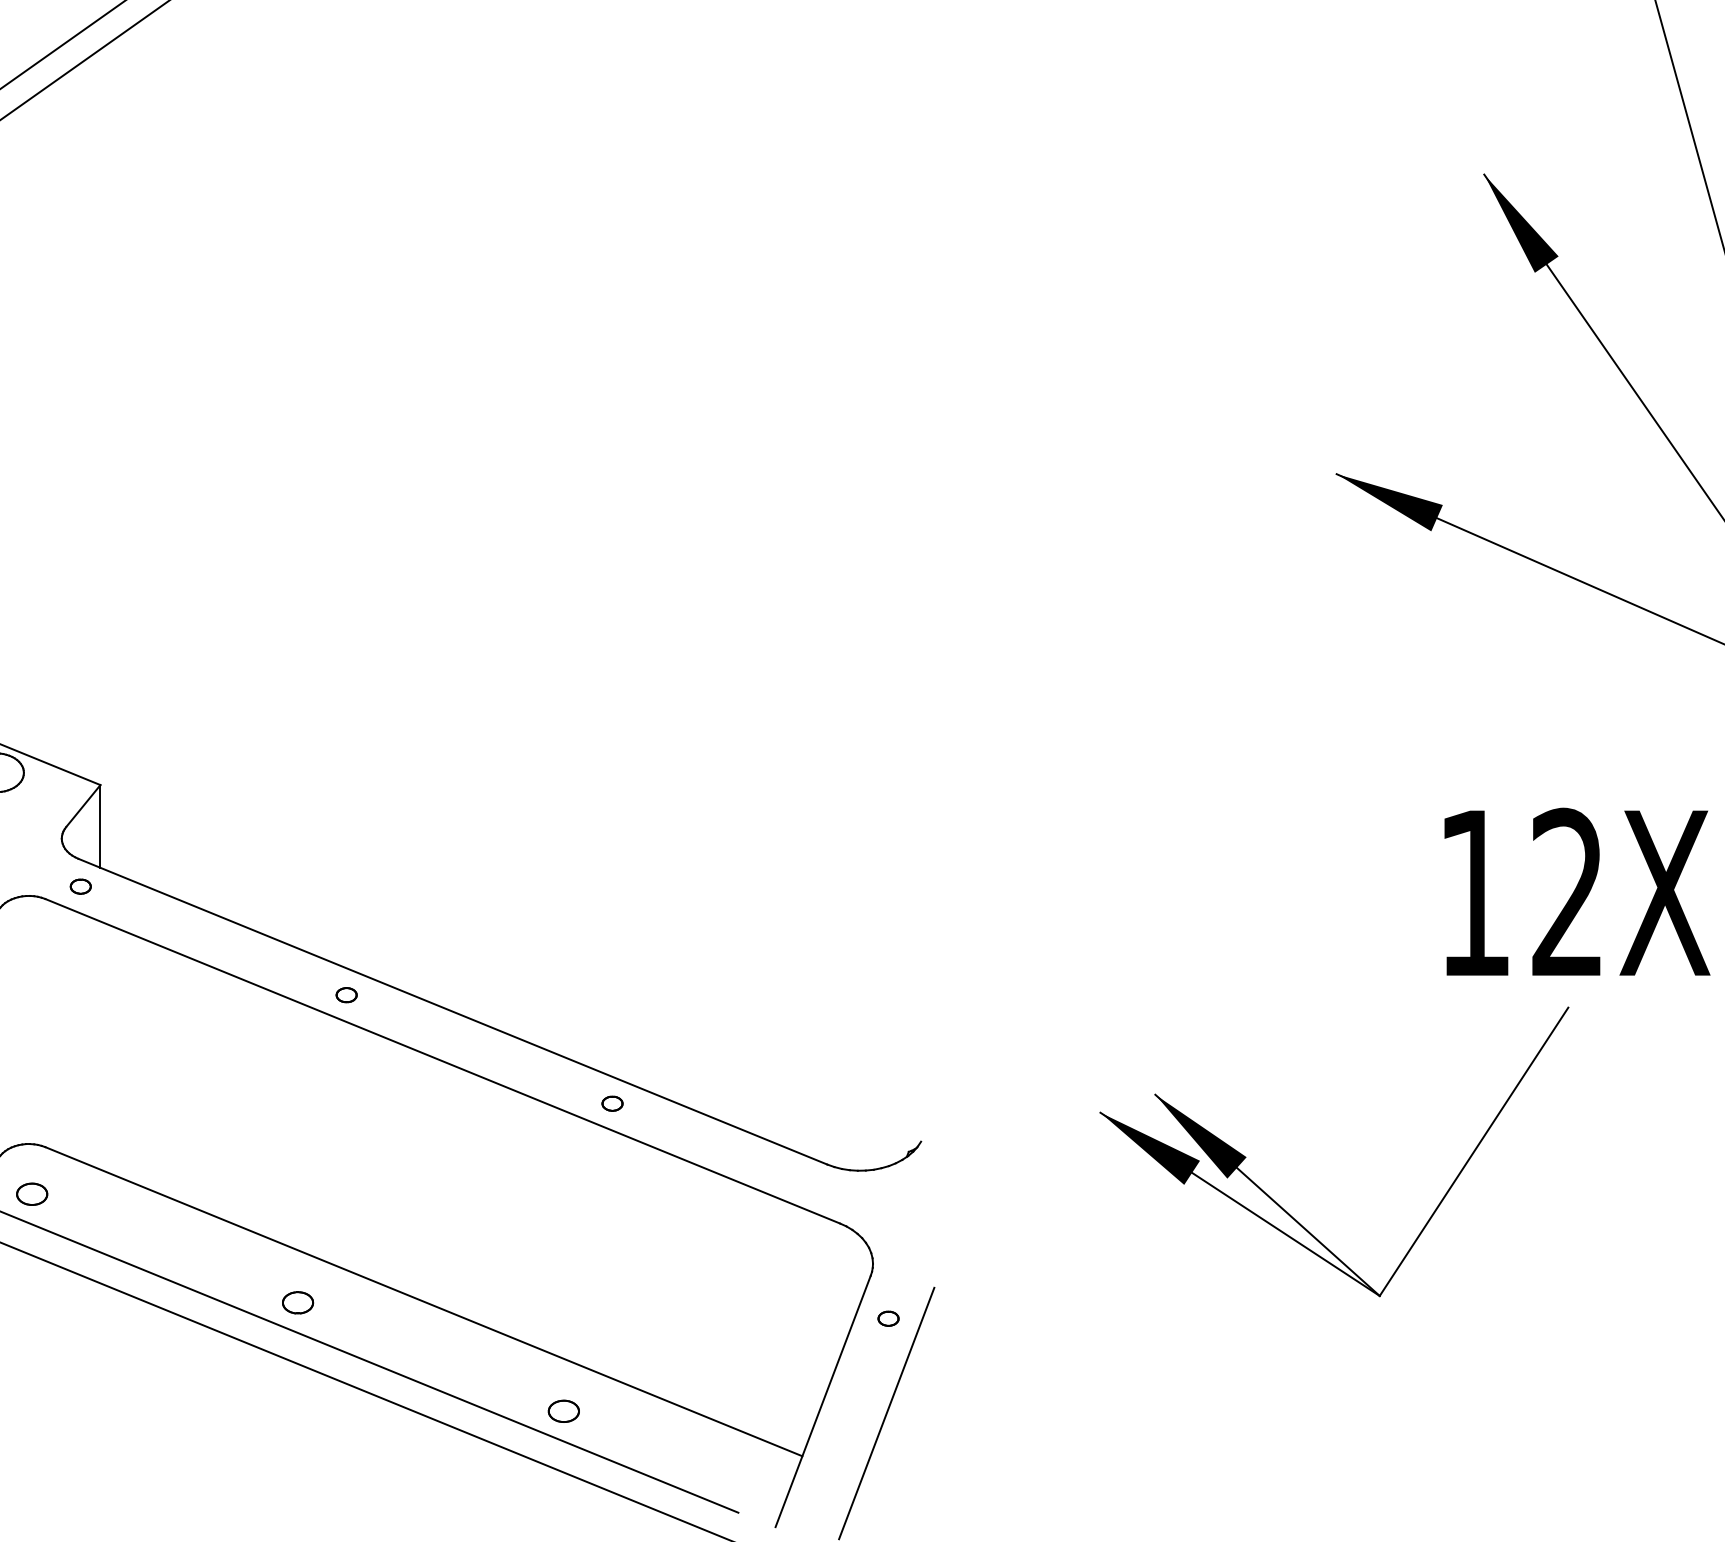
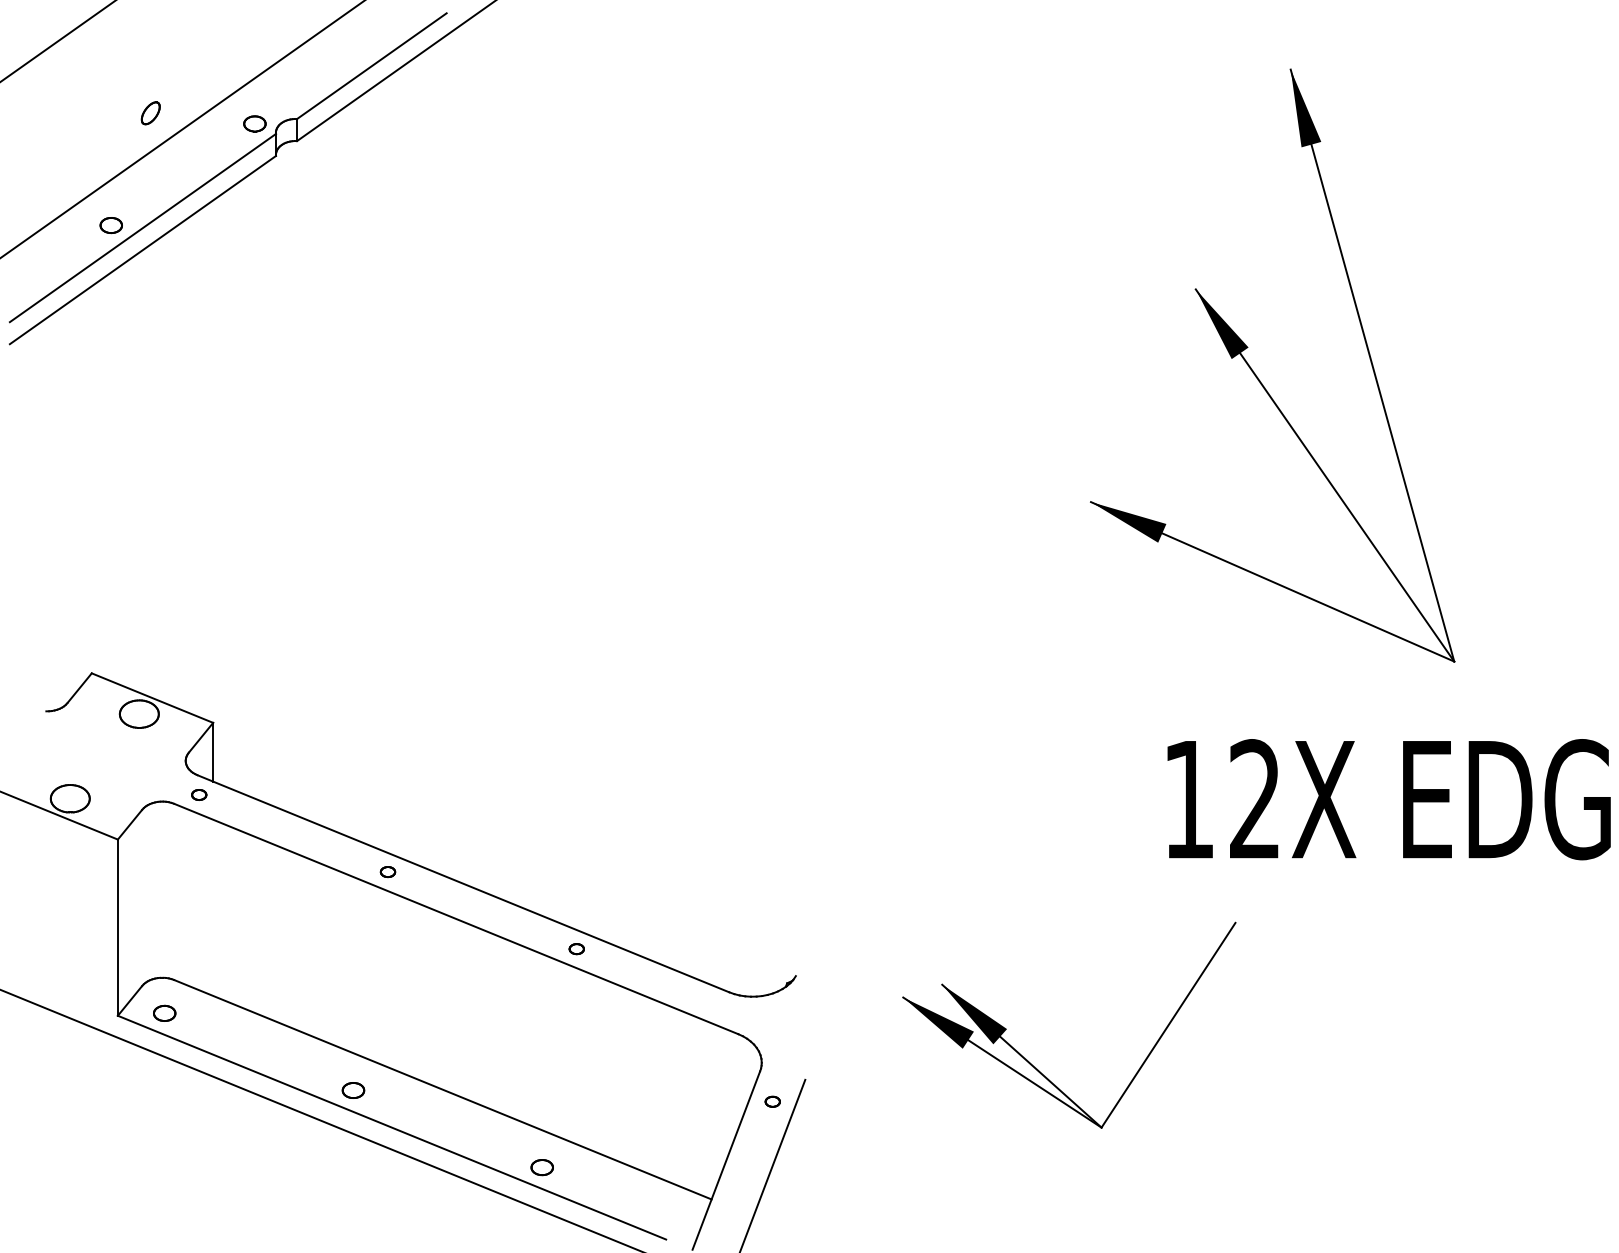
part: (1288, 1211) -> (1036, 1067), moved

